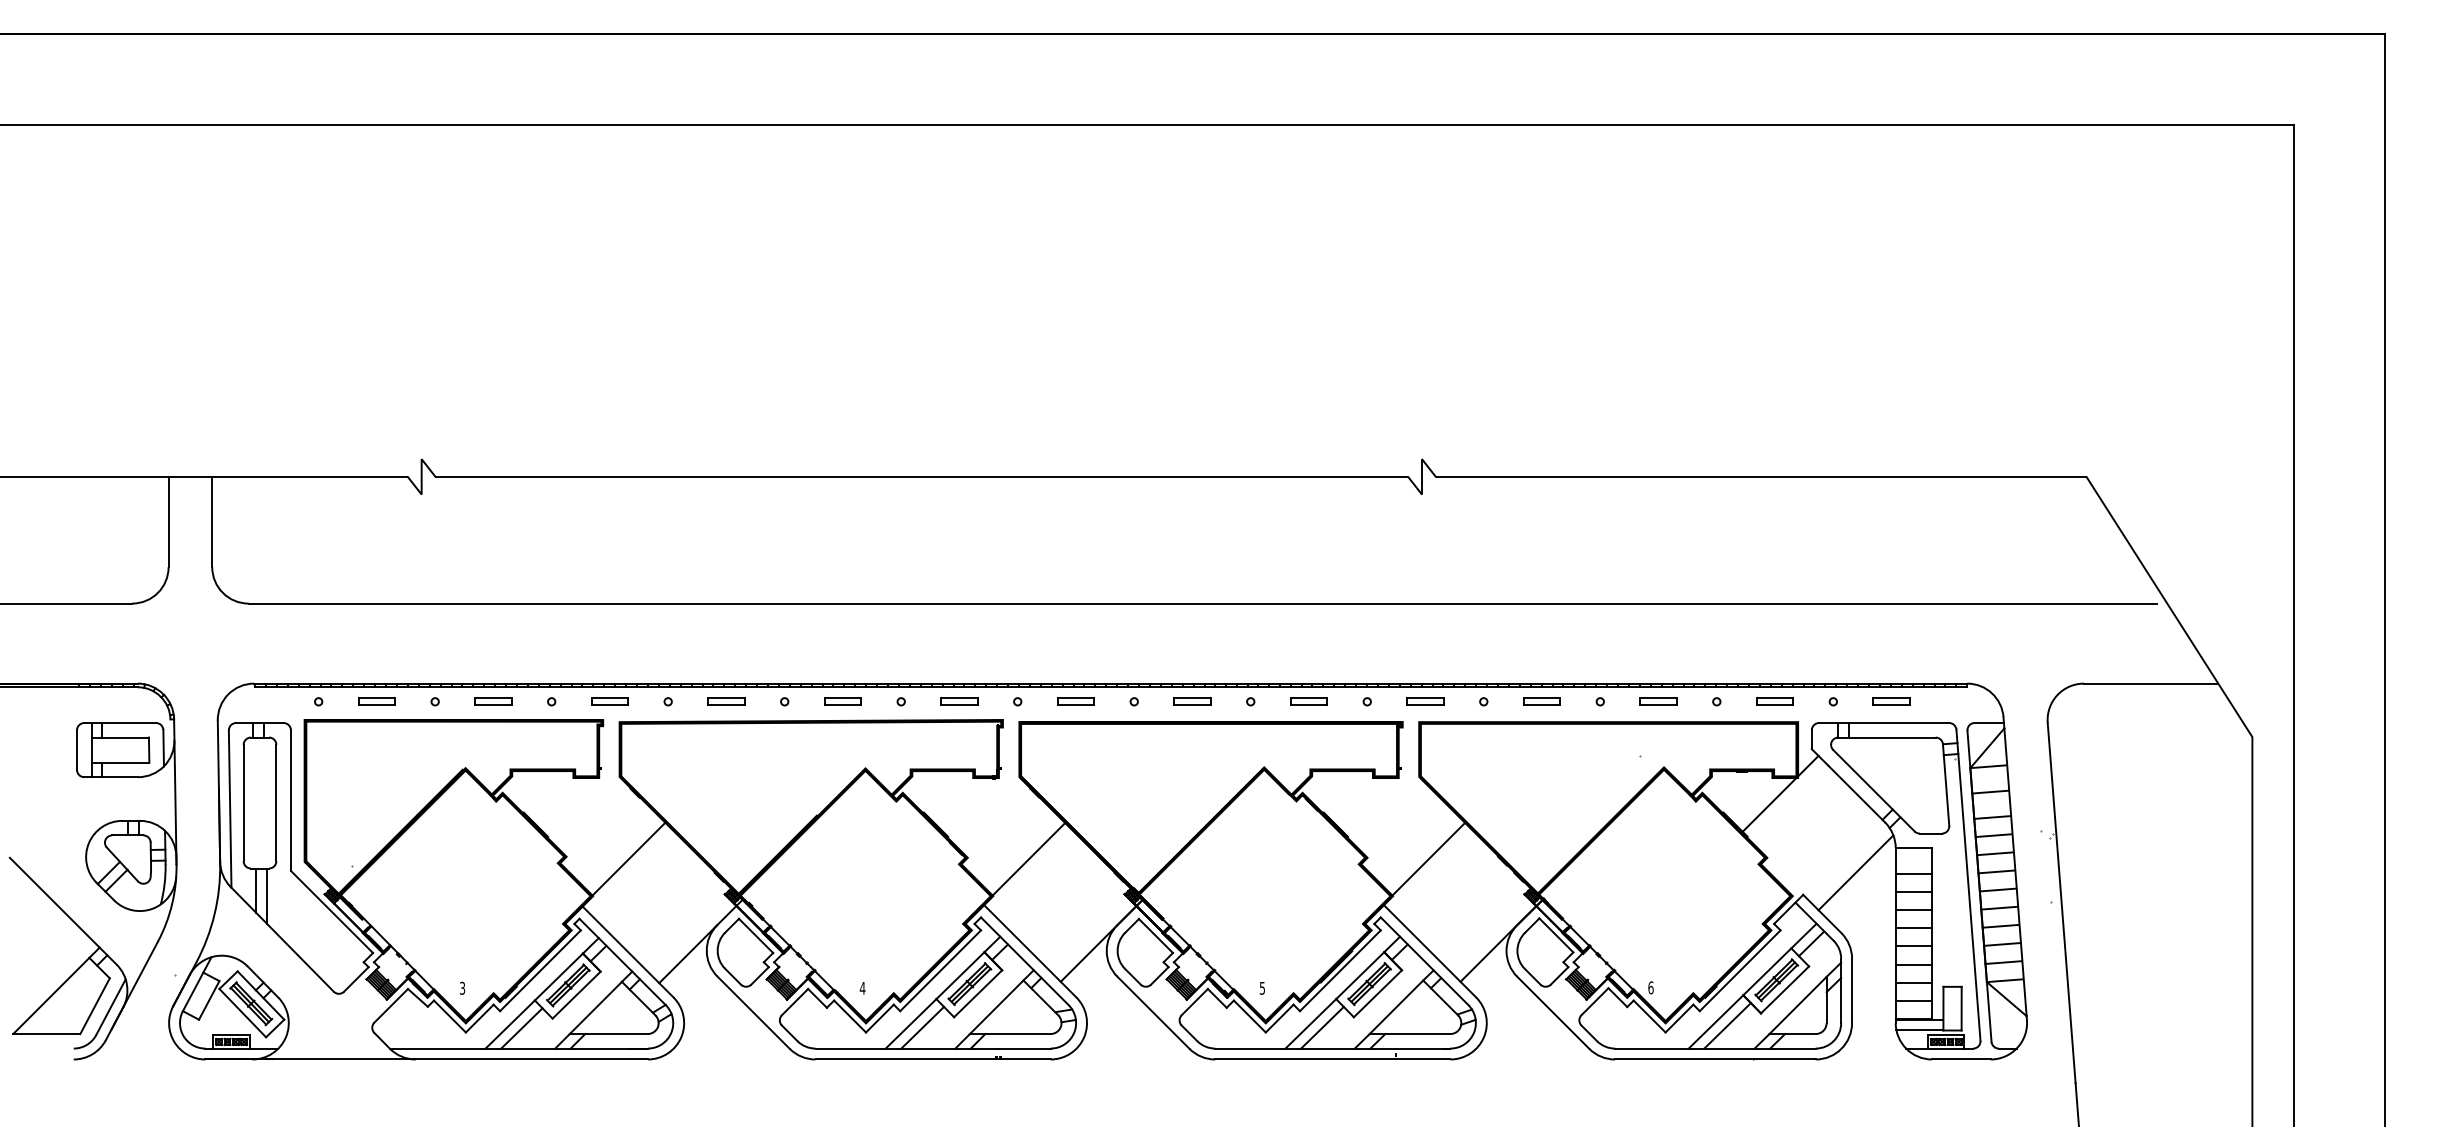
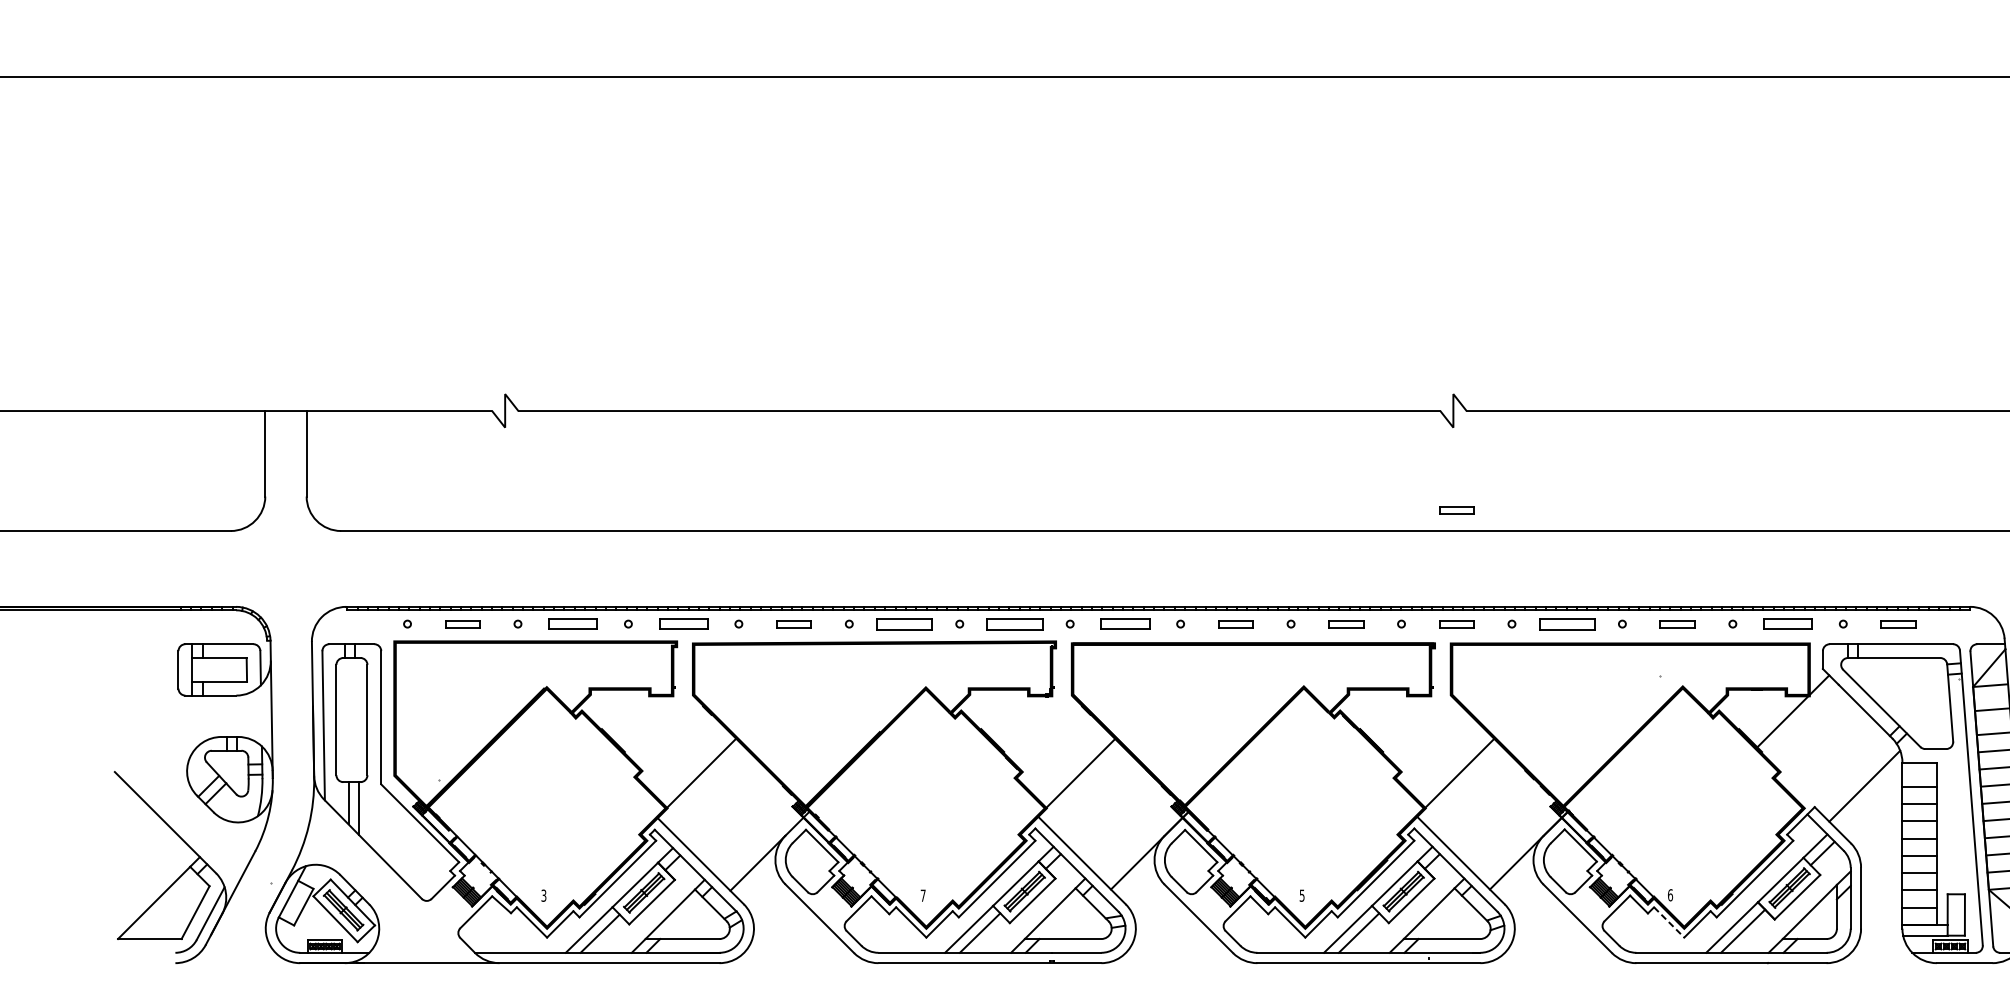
part: (1425, 581) -> (1456, 510), added
part: (493, 701) -> (573, 623), size x1.4
part: (609, 701) -> (683, 623), size x1.4
part: (842, 701) -> (904, 623), size x1.6
part: (959, 701) -> (1014, 623), size x1.6
part: (1075, 701) -> (1124, 623), size x1.4
part: (1541, 701) -> (1566, 623), size x1.6
part: (1774, 701) -> (1787, 623), size x1.4
text: (862, 988) -> (923, 895), 4 -> 7
line: (1649, 1016) -> (1669, 922), solid -> dashed

